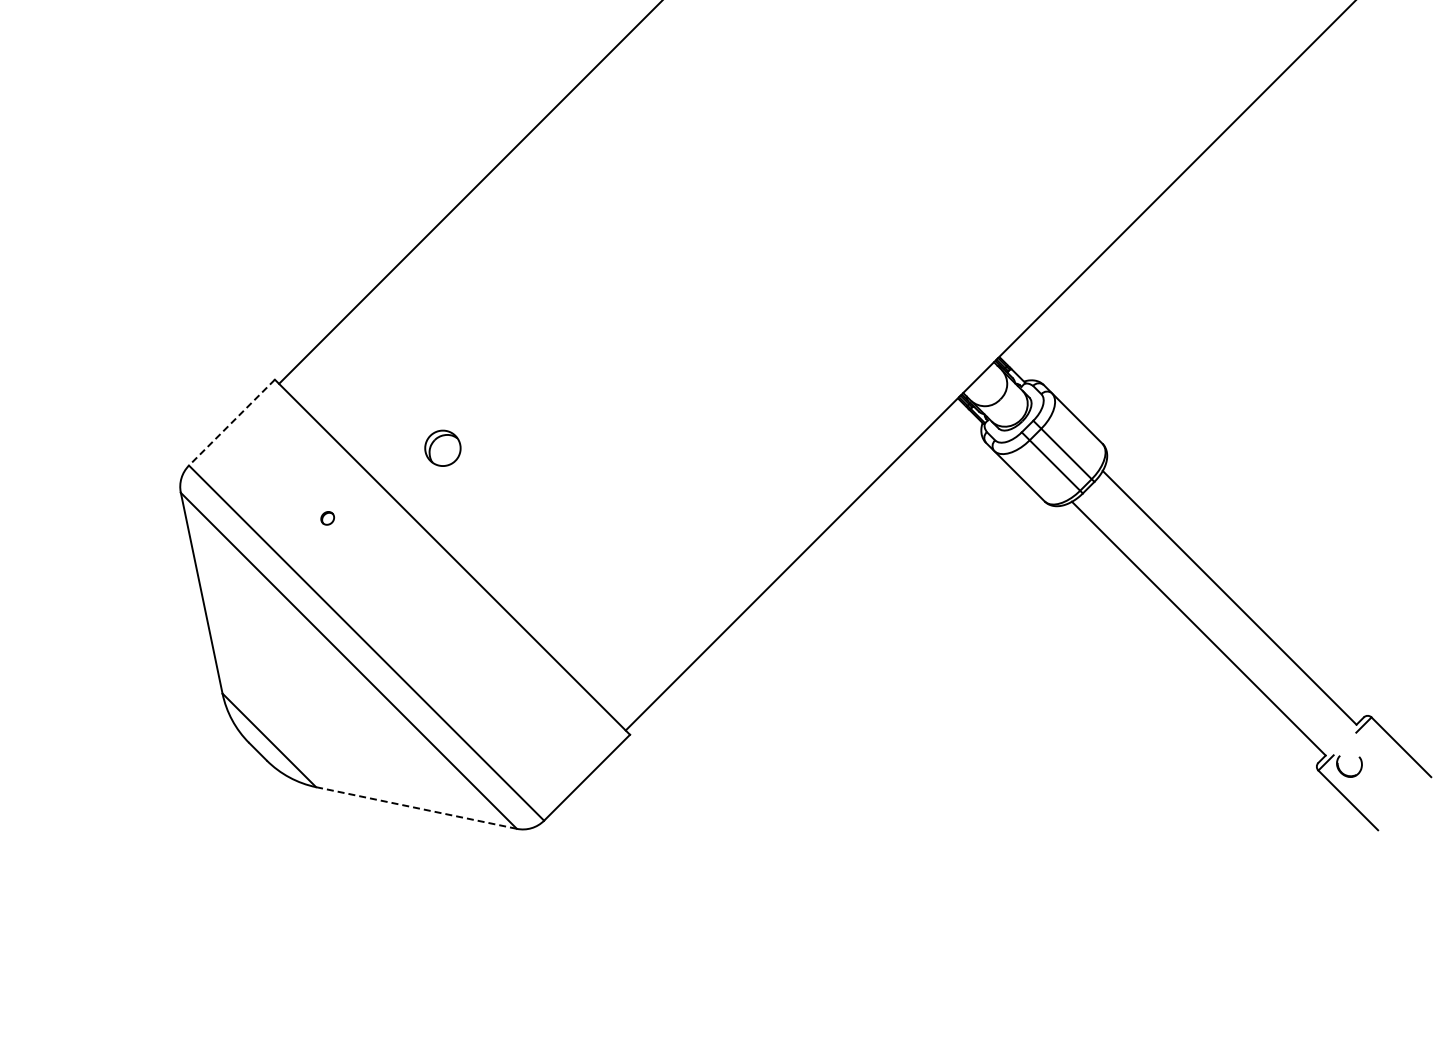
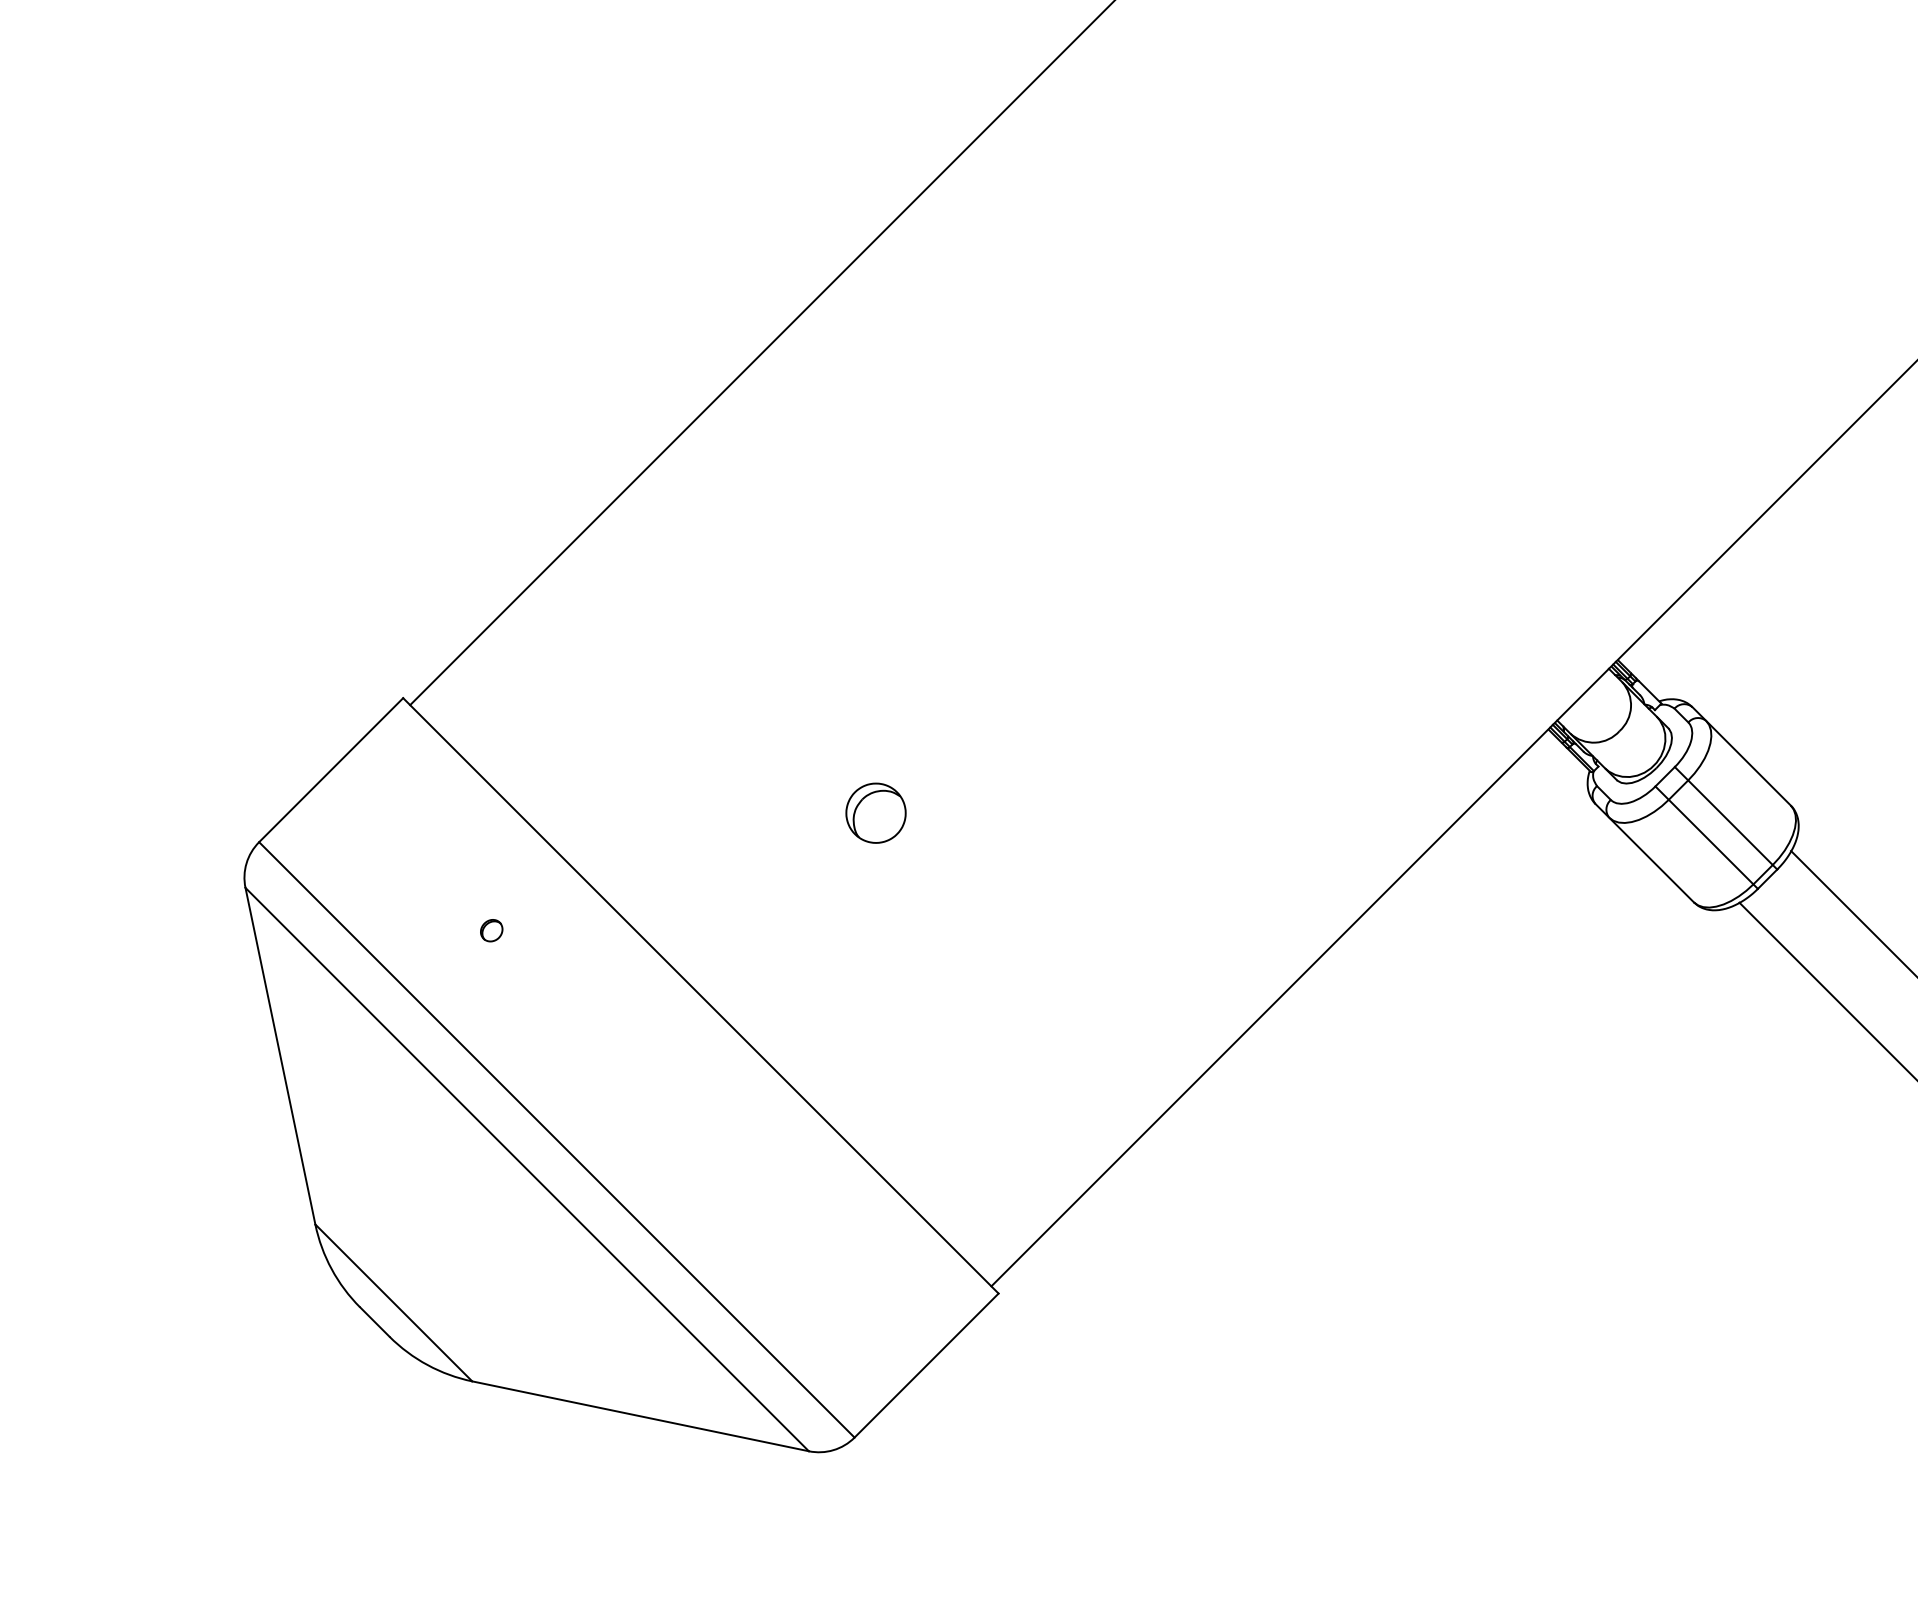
line: (231, 422) -> (330, 769), dashed -> solid
part: (442, 447) -> (875, 811), moved
line: (416, 808) -> (640, 1417), dashed -> solid

